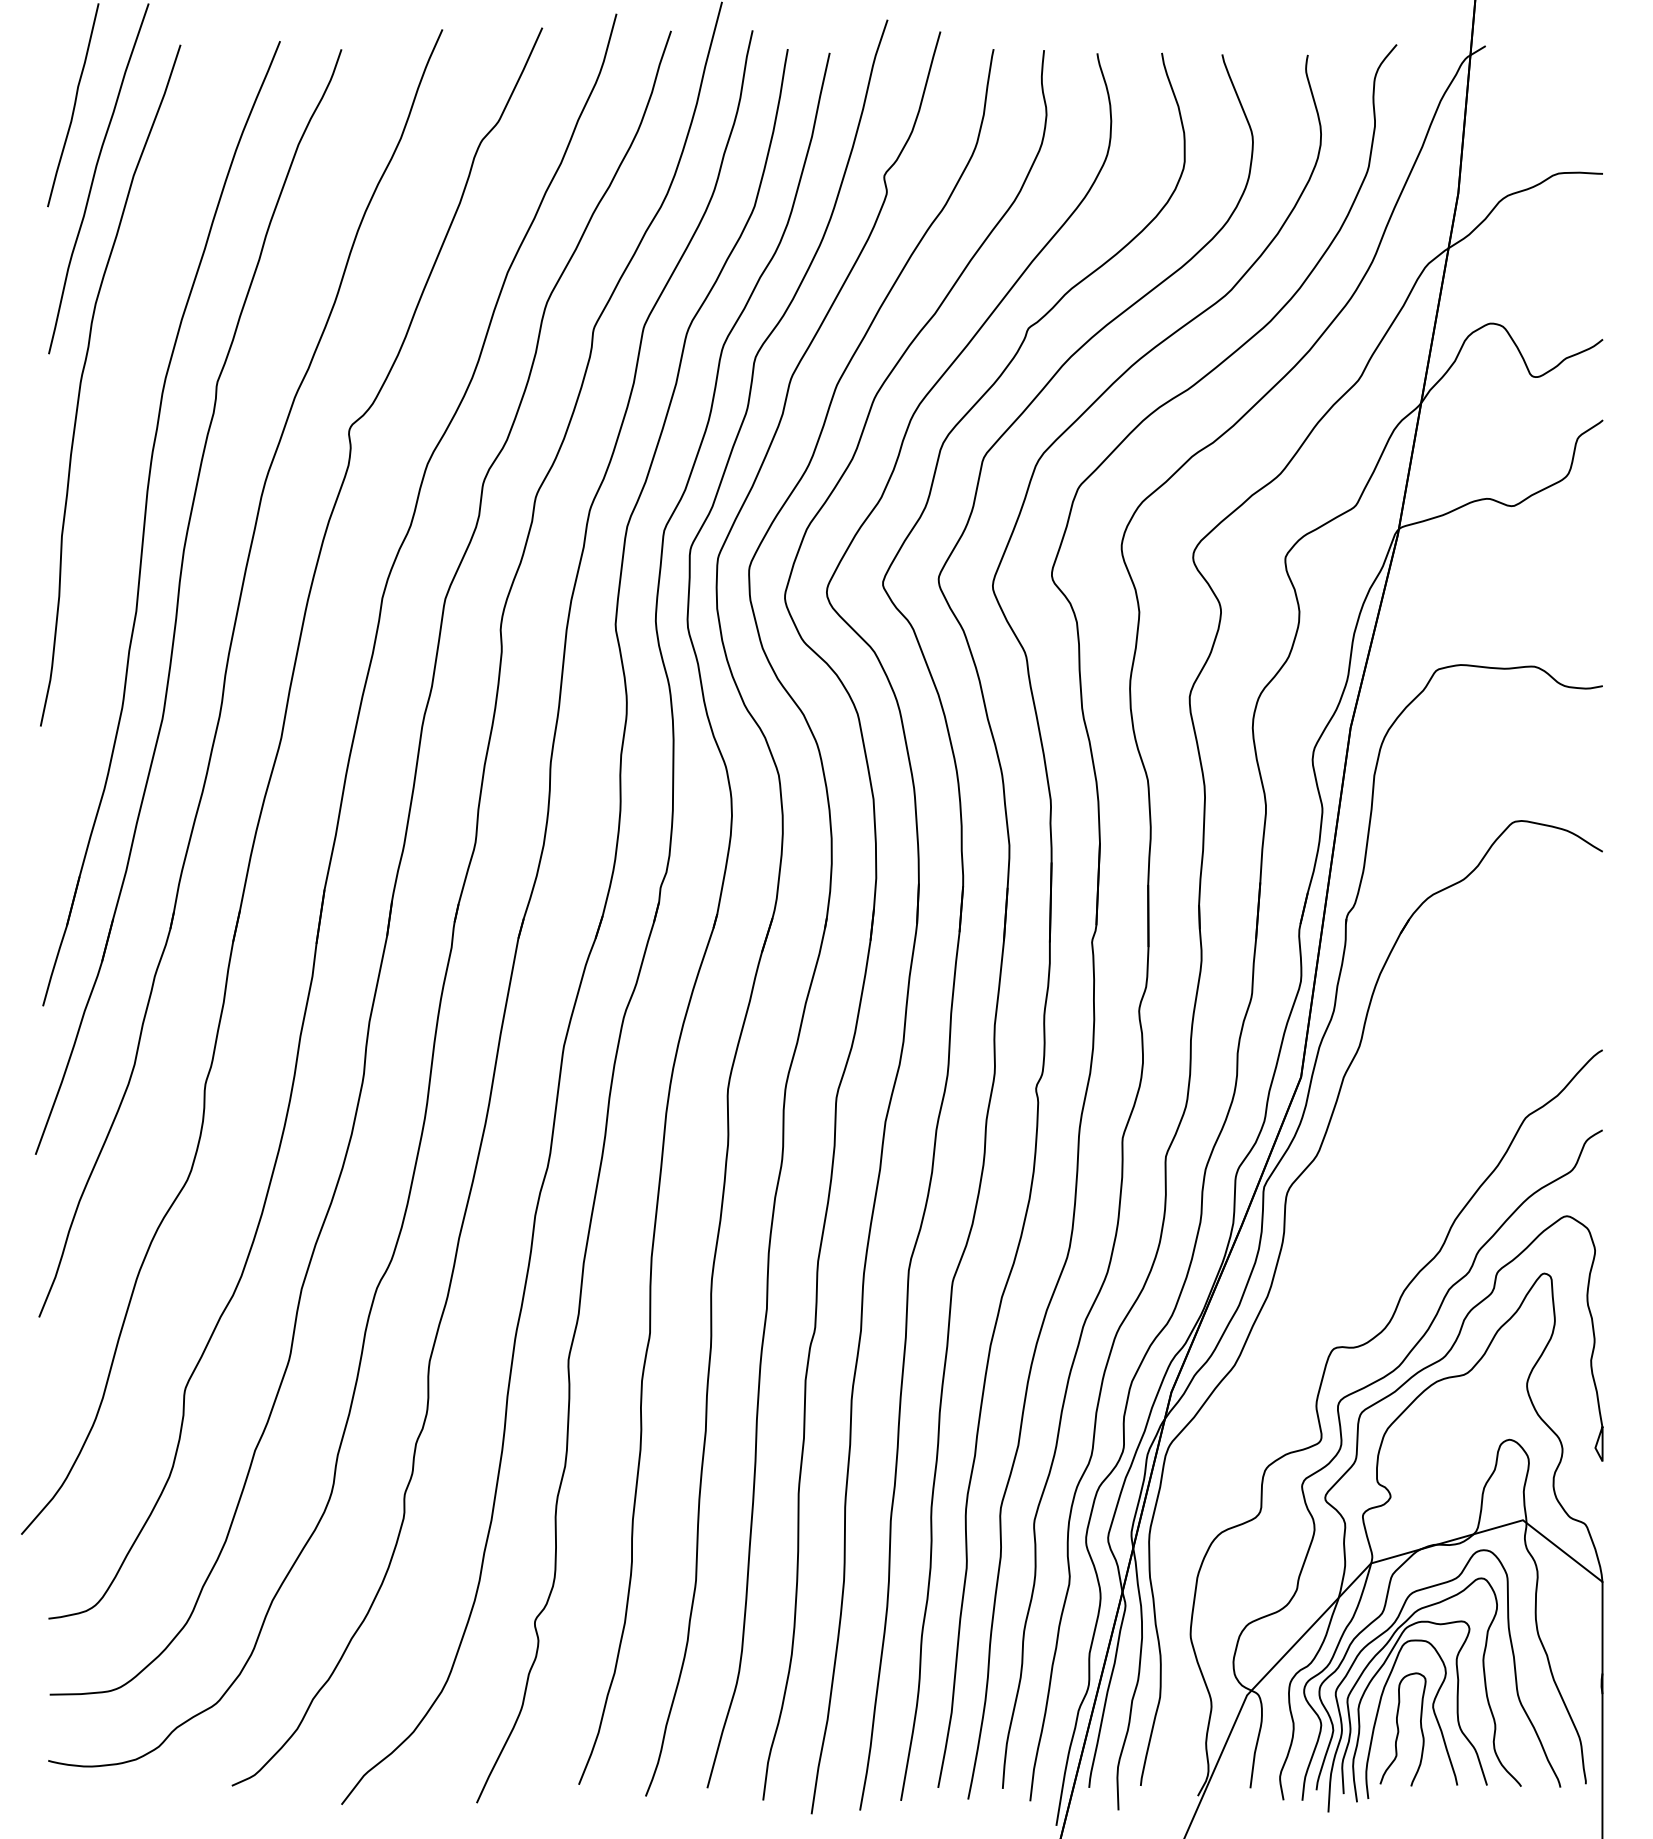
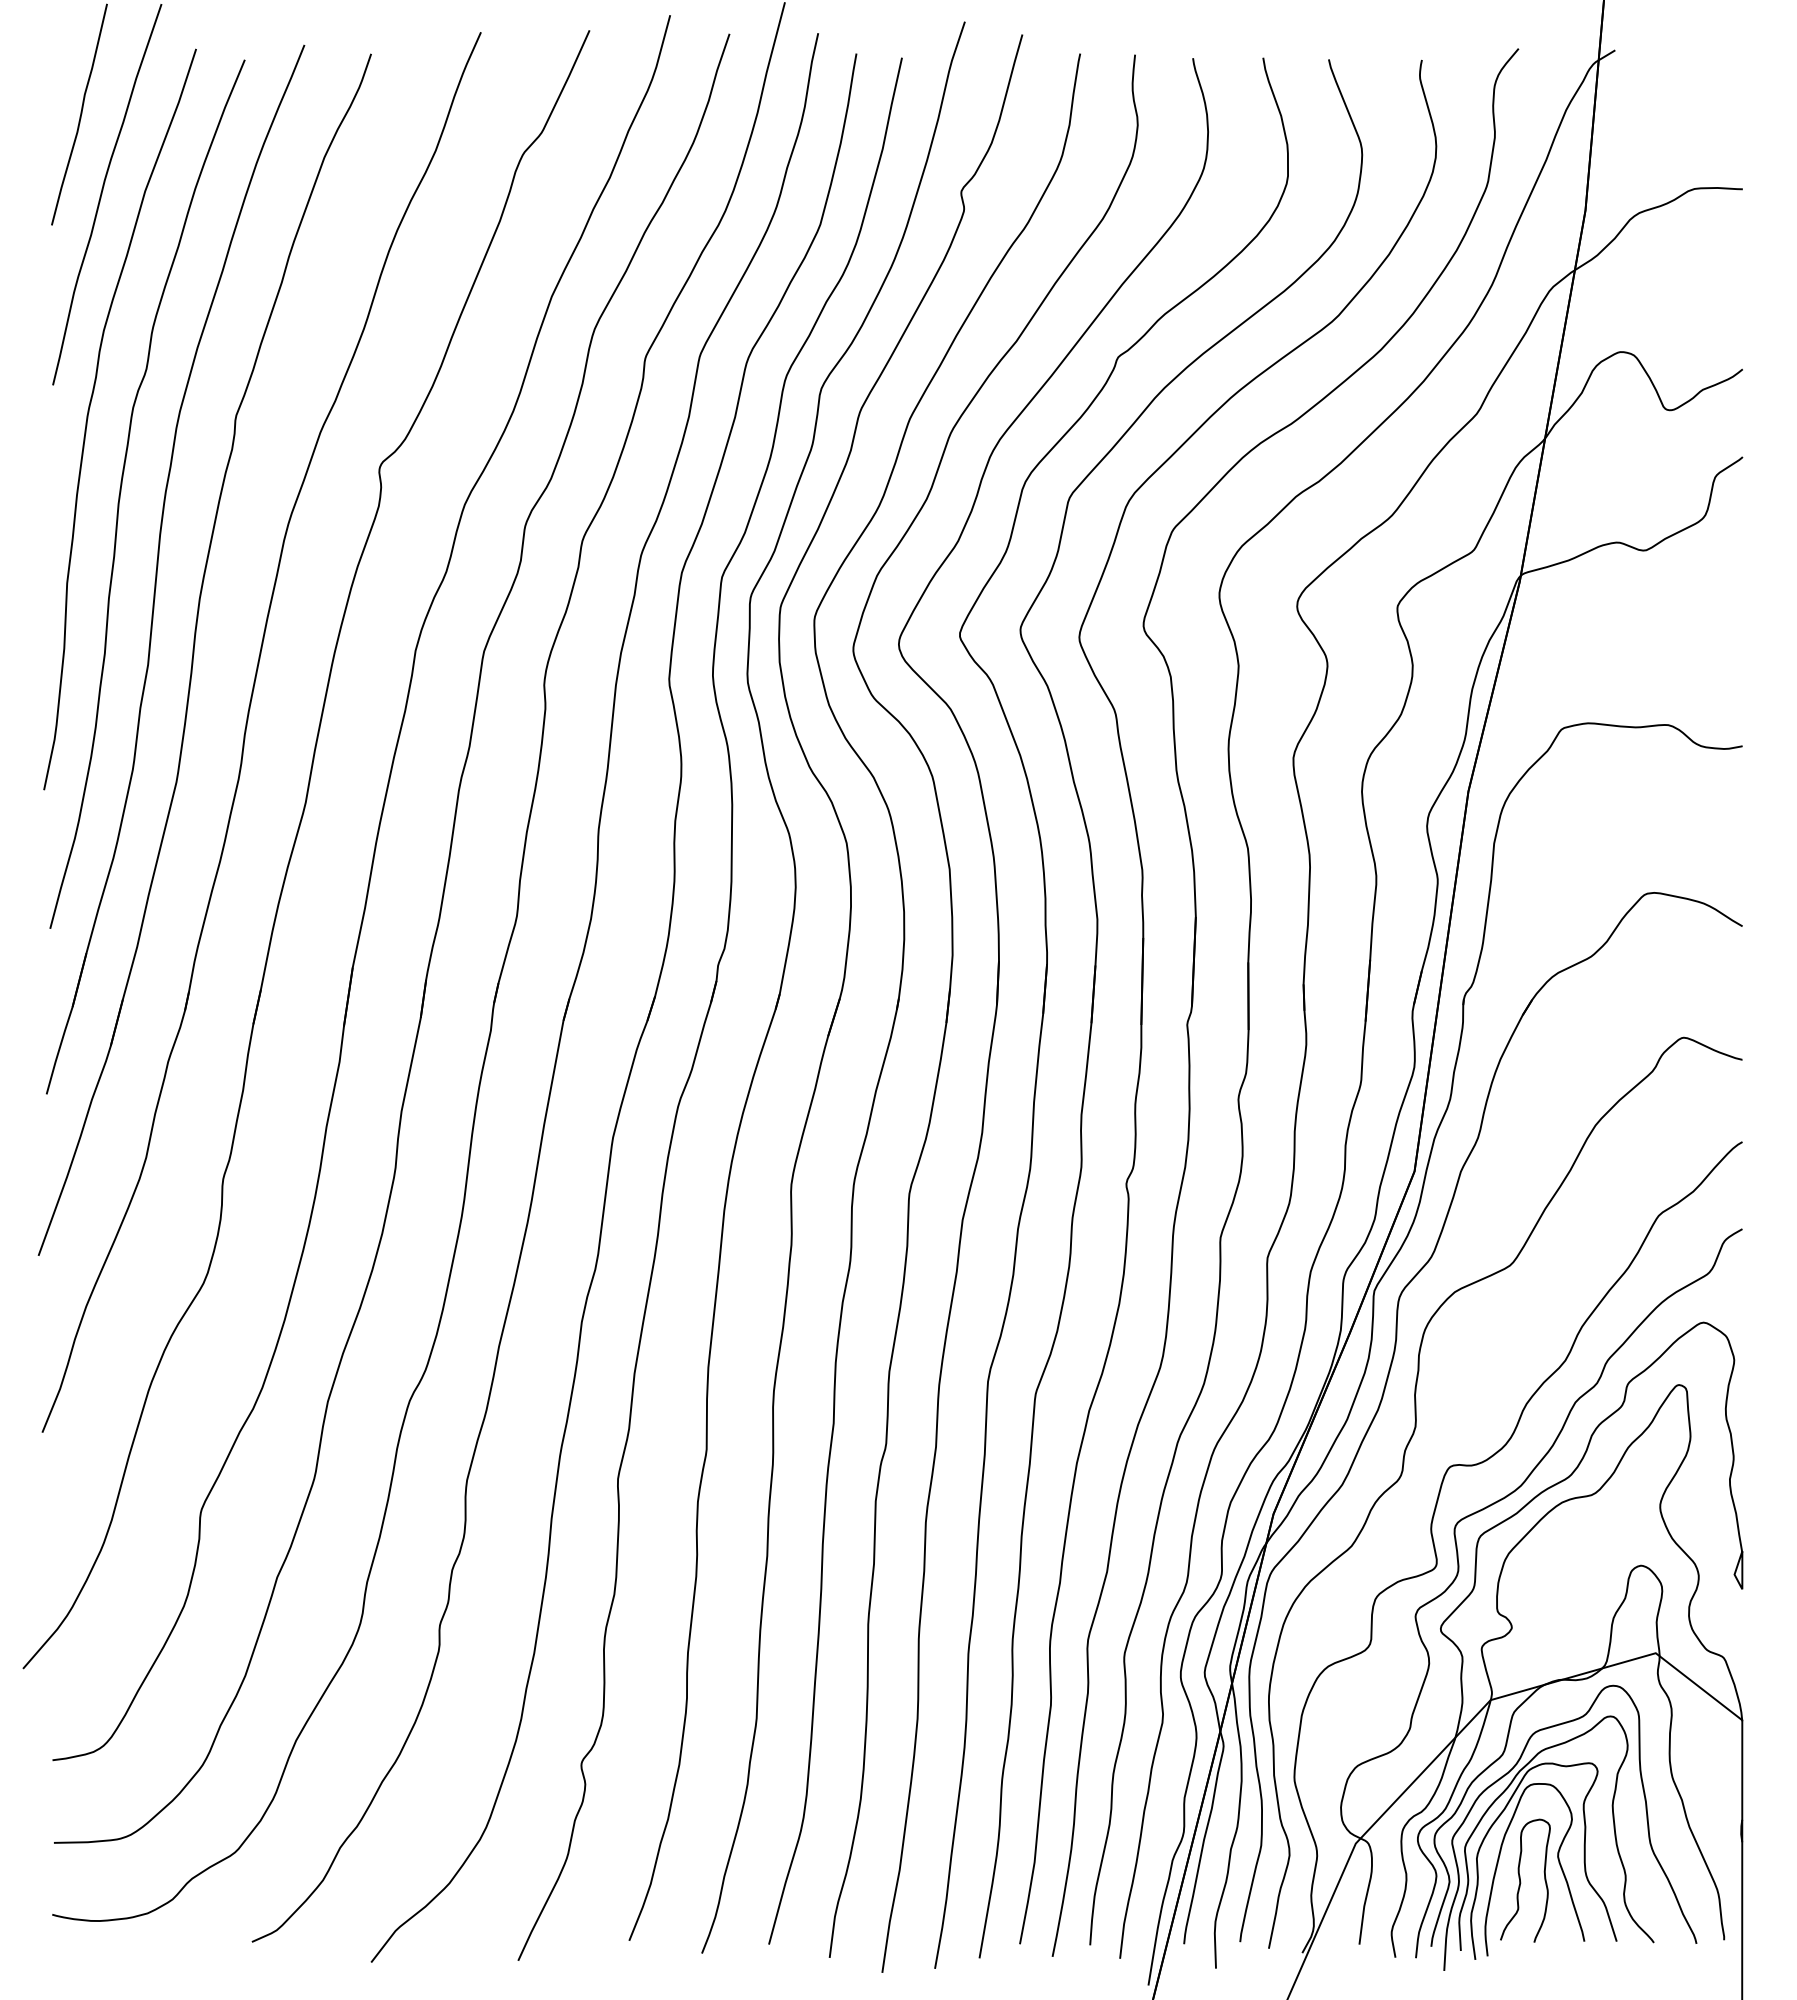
curve: (111, 452) -> (121, 492), added
curve: (1290, 1353) -> (1403, 1471), added

